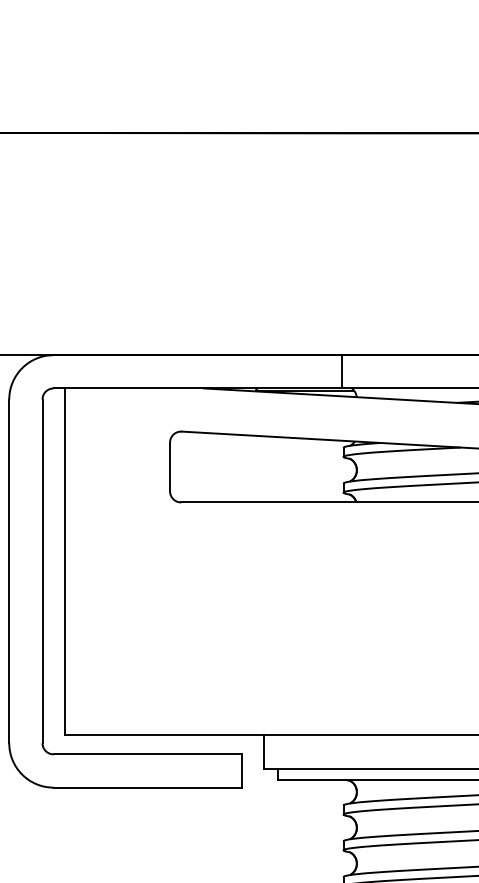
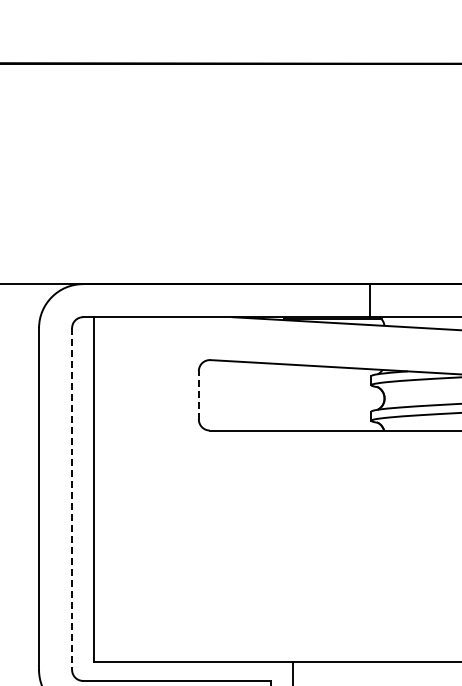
line: (170, 466) -> (199, 394), solid -> dashed
line: (42, 571) -> (72, 499), solid -> dashed

